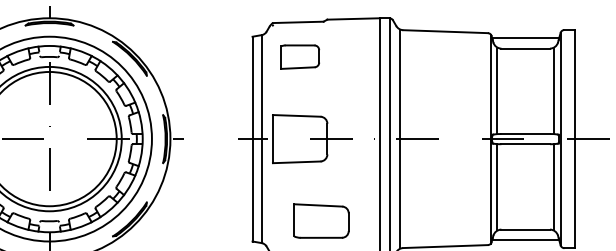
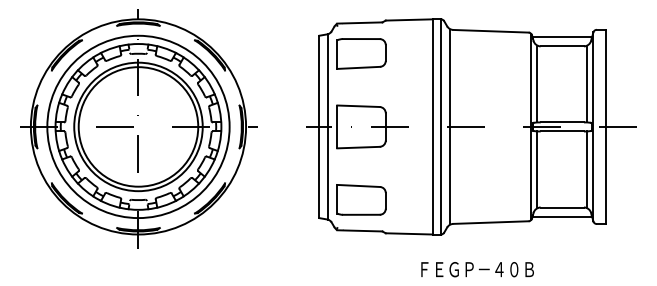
part: (300, 56) -> (361, 53), size x1.43
part: (321, 220) -> (361, 199), moved

